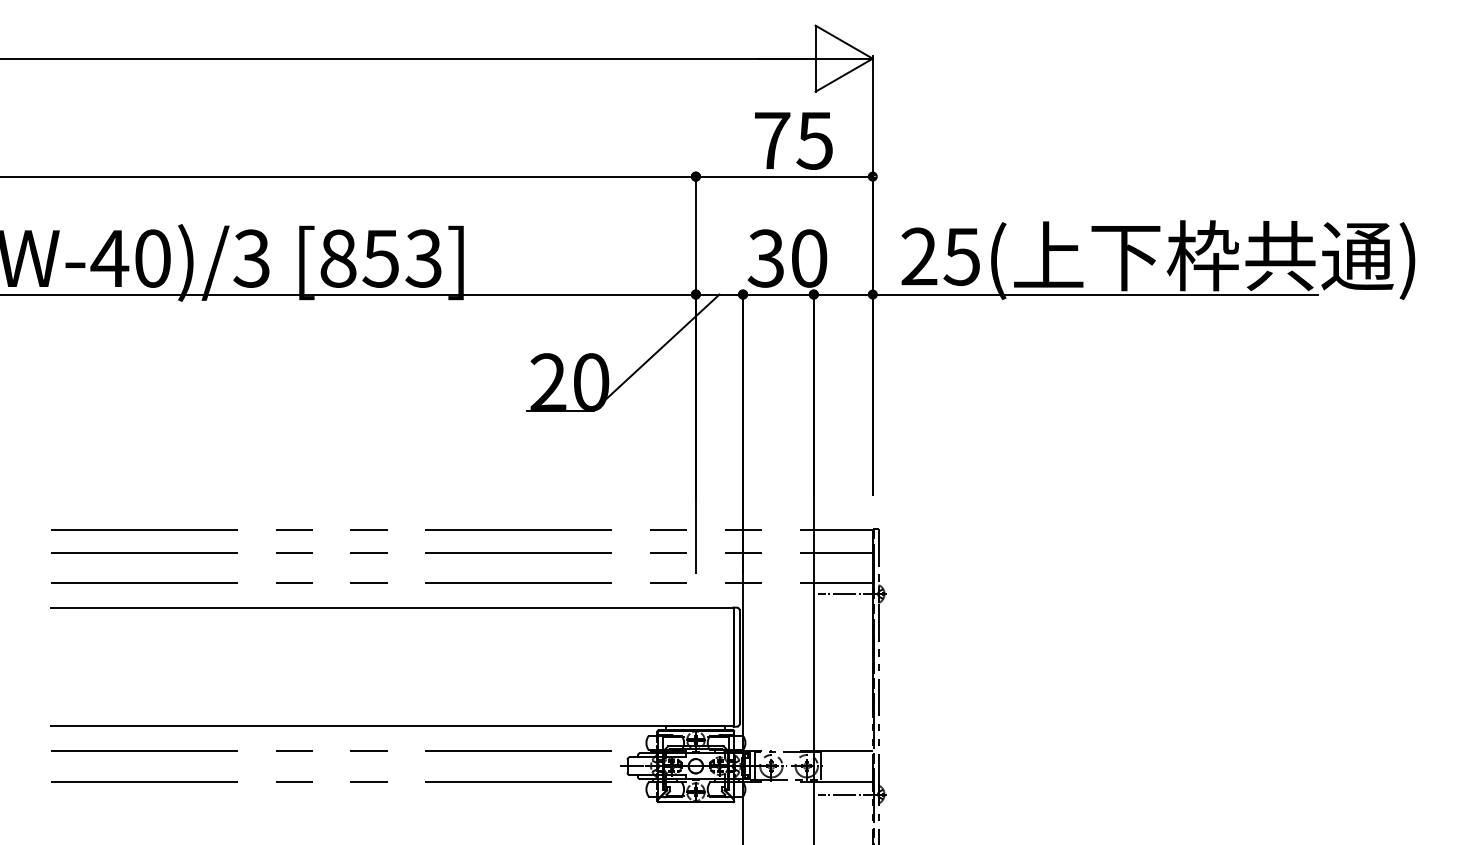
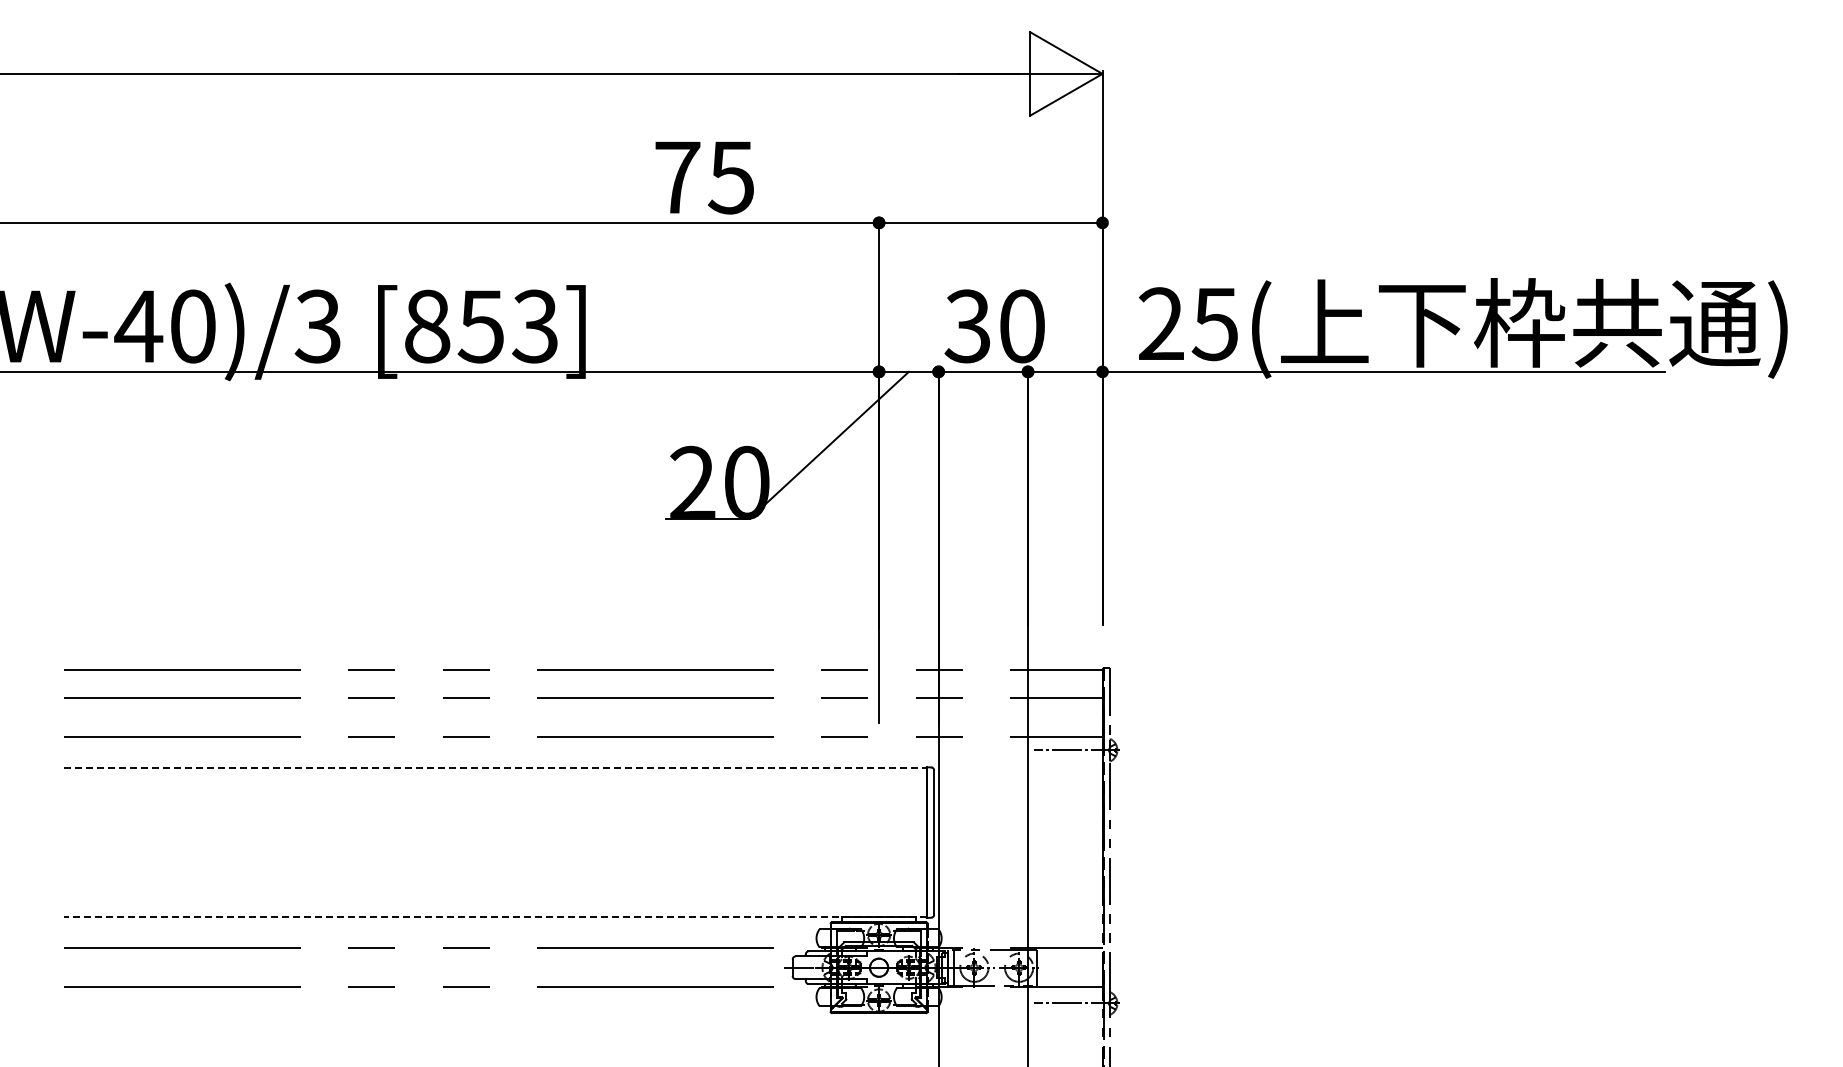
text: (793, 140) -> (704, 177), moved
line: (392, 608) -> (495, 768), solid -> dashed
line: (391, 726) -> (494, 917), solid -> dashed

